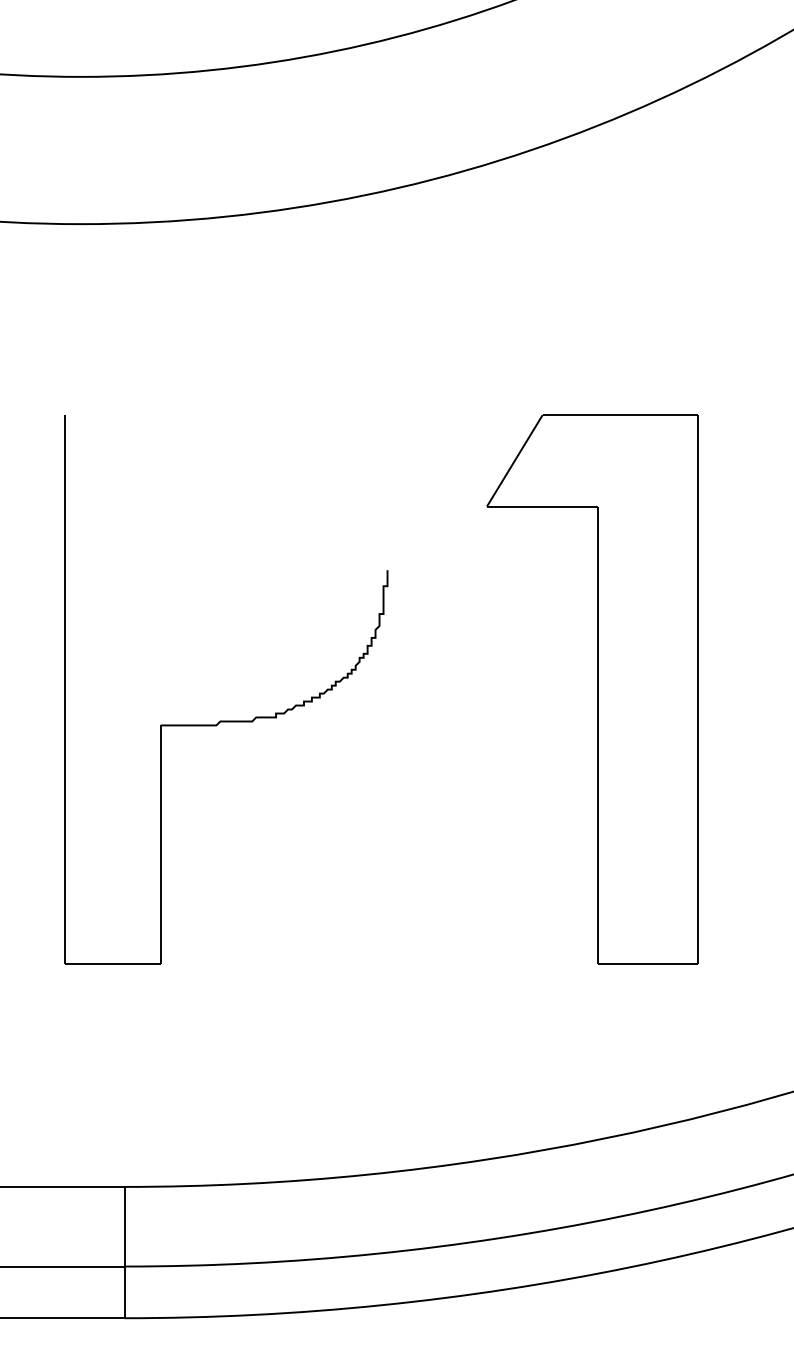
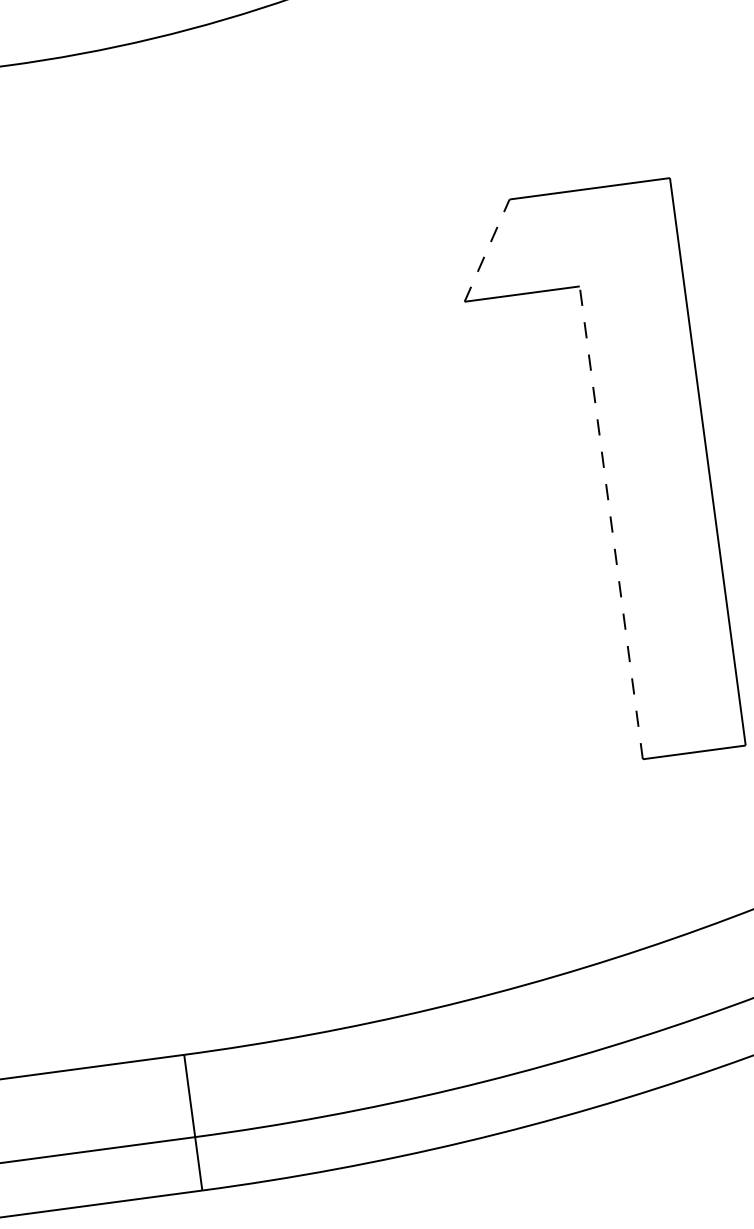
line: (514, 460) -> (486, 250), solid -> dashed
part: (226, 720) -> (224, 558), removed
line: (598, 735) -> (611, 522), solid -> dashed

